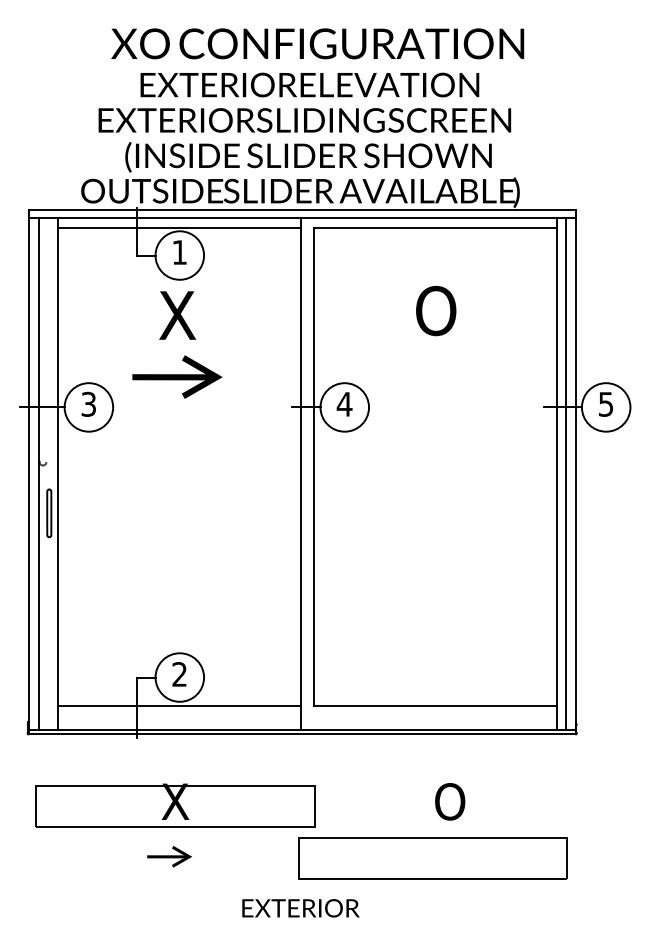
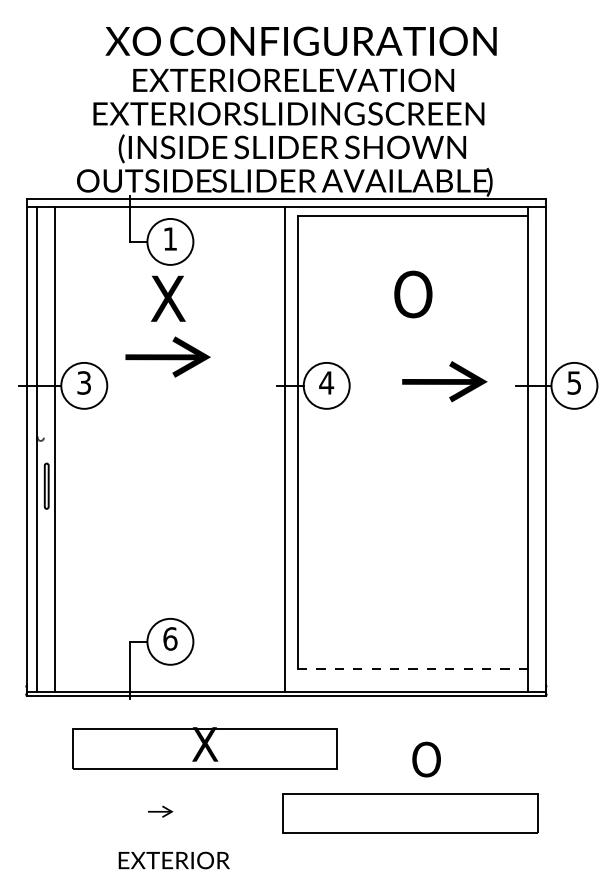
line: (178, 227) -> (169, 215), removed
part: (469, 402) -> (444, 381), added
line: (566, 474) -> (536, 449), removed
text: (179, 674) -> (170, 638), 2 -> 6
line: (178, 705) -> (169, 668), removed
line: (435, 705) -> (412, 668), solid -> dashed
part: (175, 805) -> (205, 747), moved
part: (169, 856) -> (160, 811), size x0.6
text: (300, 908) -> (173, 860), moved

